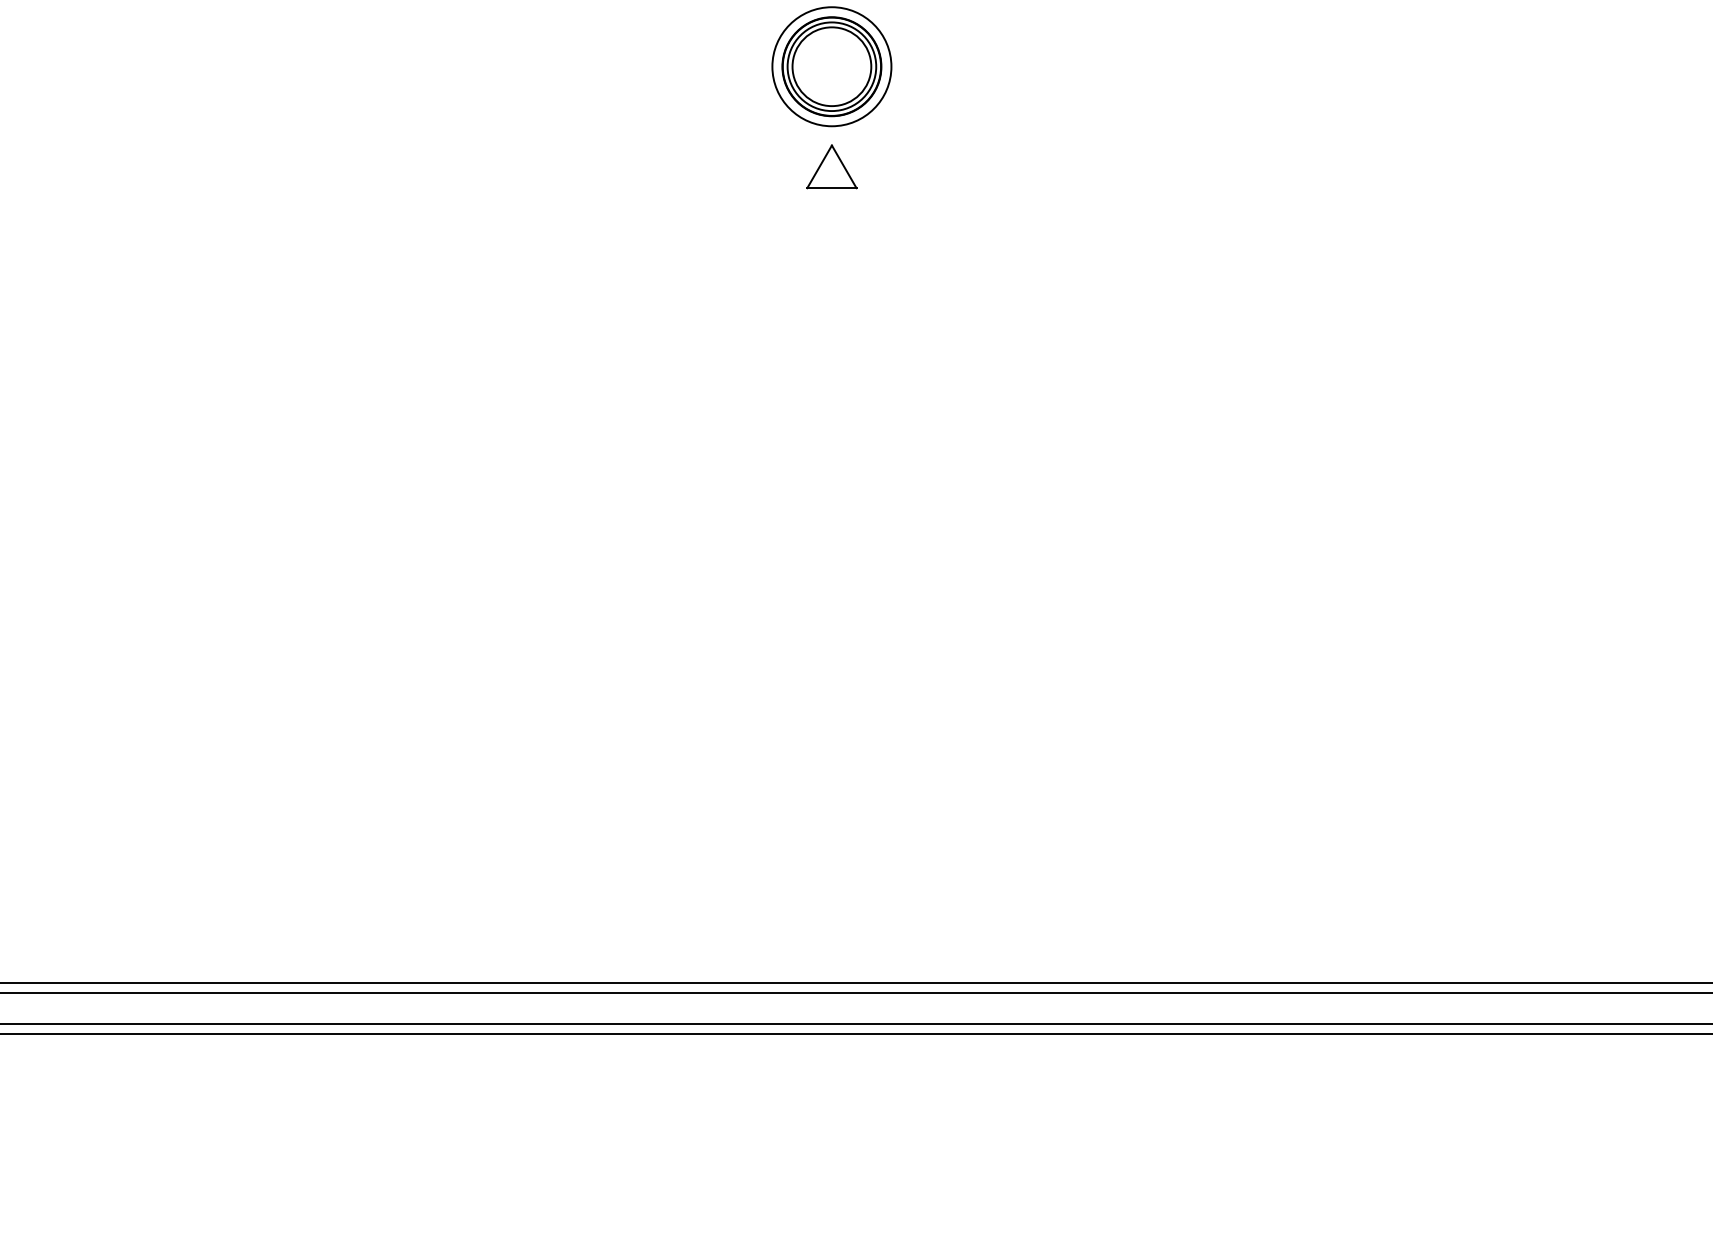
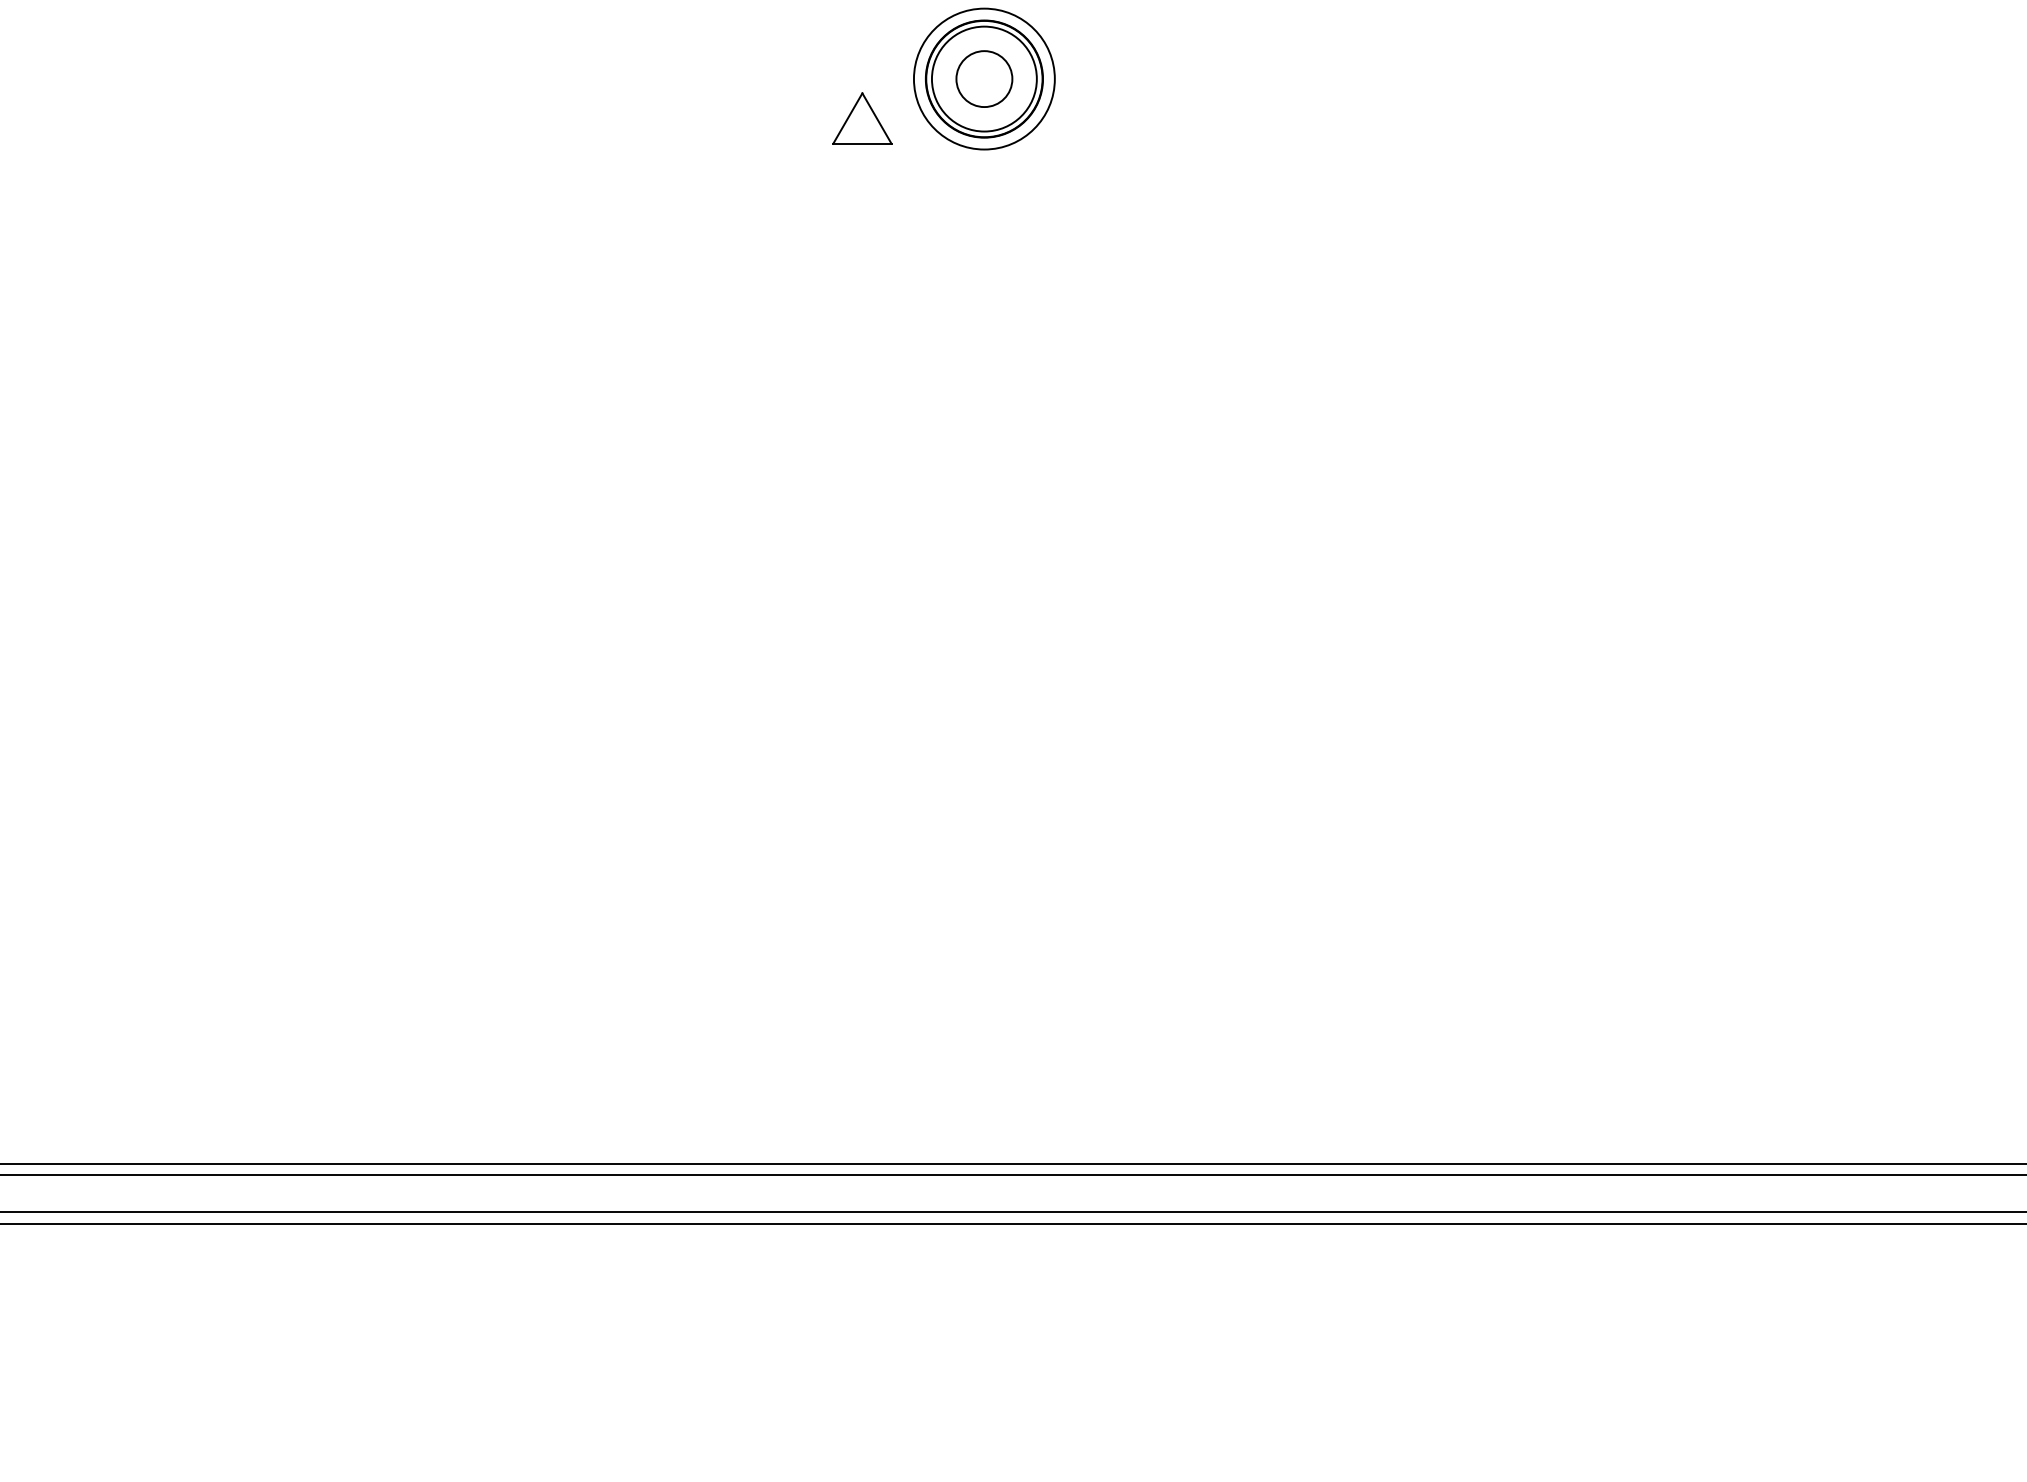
circle: (831, 66) -> (984, 78), size x0.6
part: (831, 166) -> (862, 118), moved

